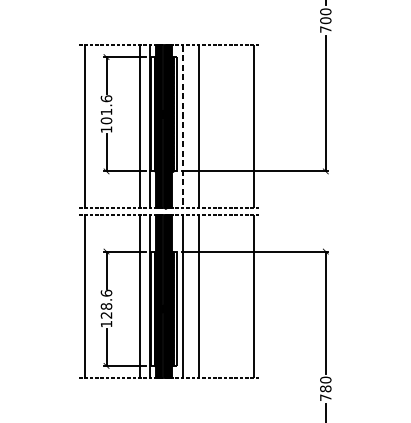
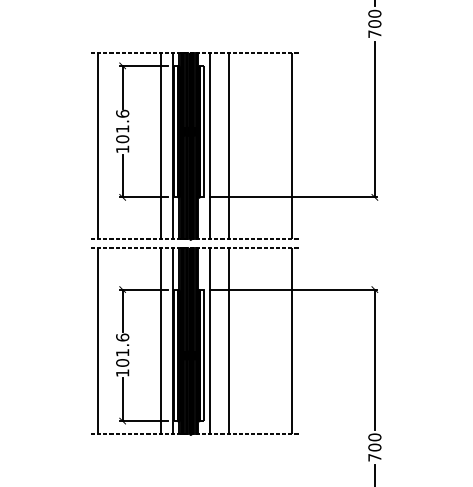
line: (182, 127) -> (210, 146), dashed -> solid
text: (106, 310) -> (122, 357), 128.6 -> 101.6
text: (325, 388) -> (374, 447), 780 -> 700

